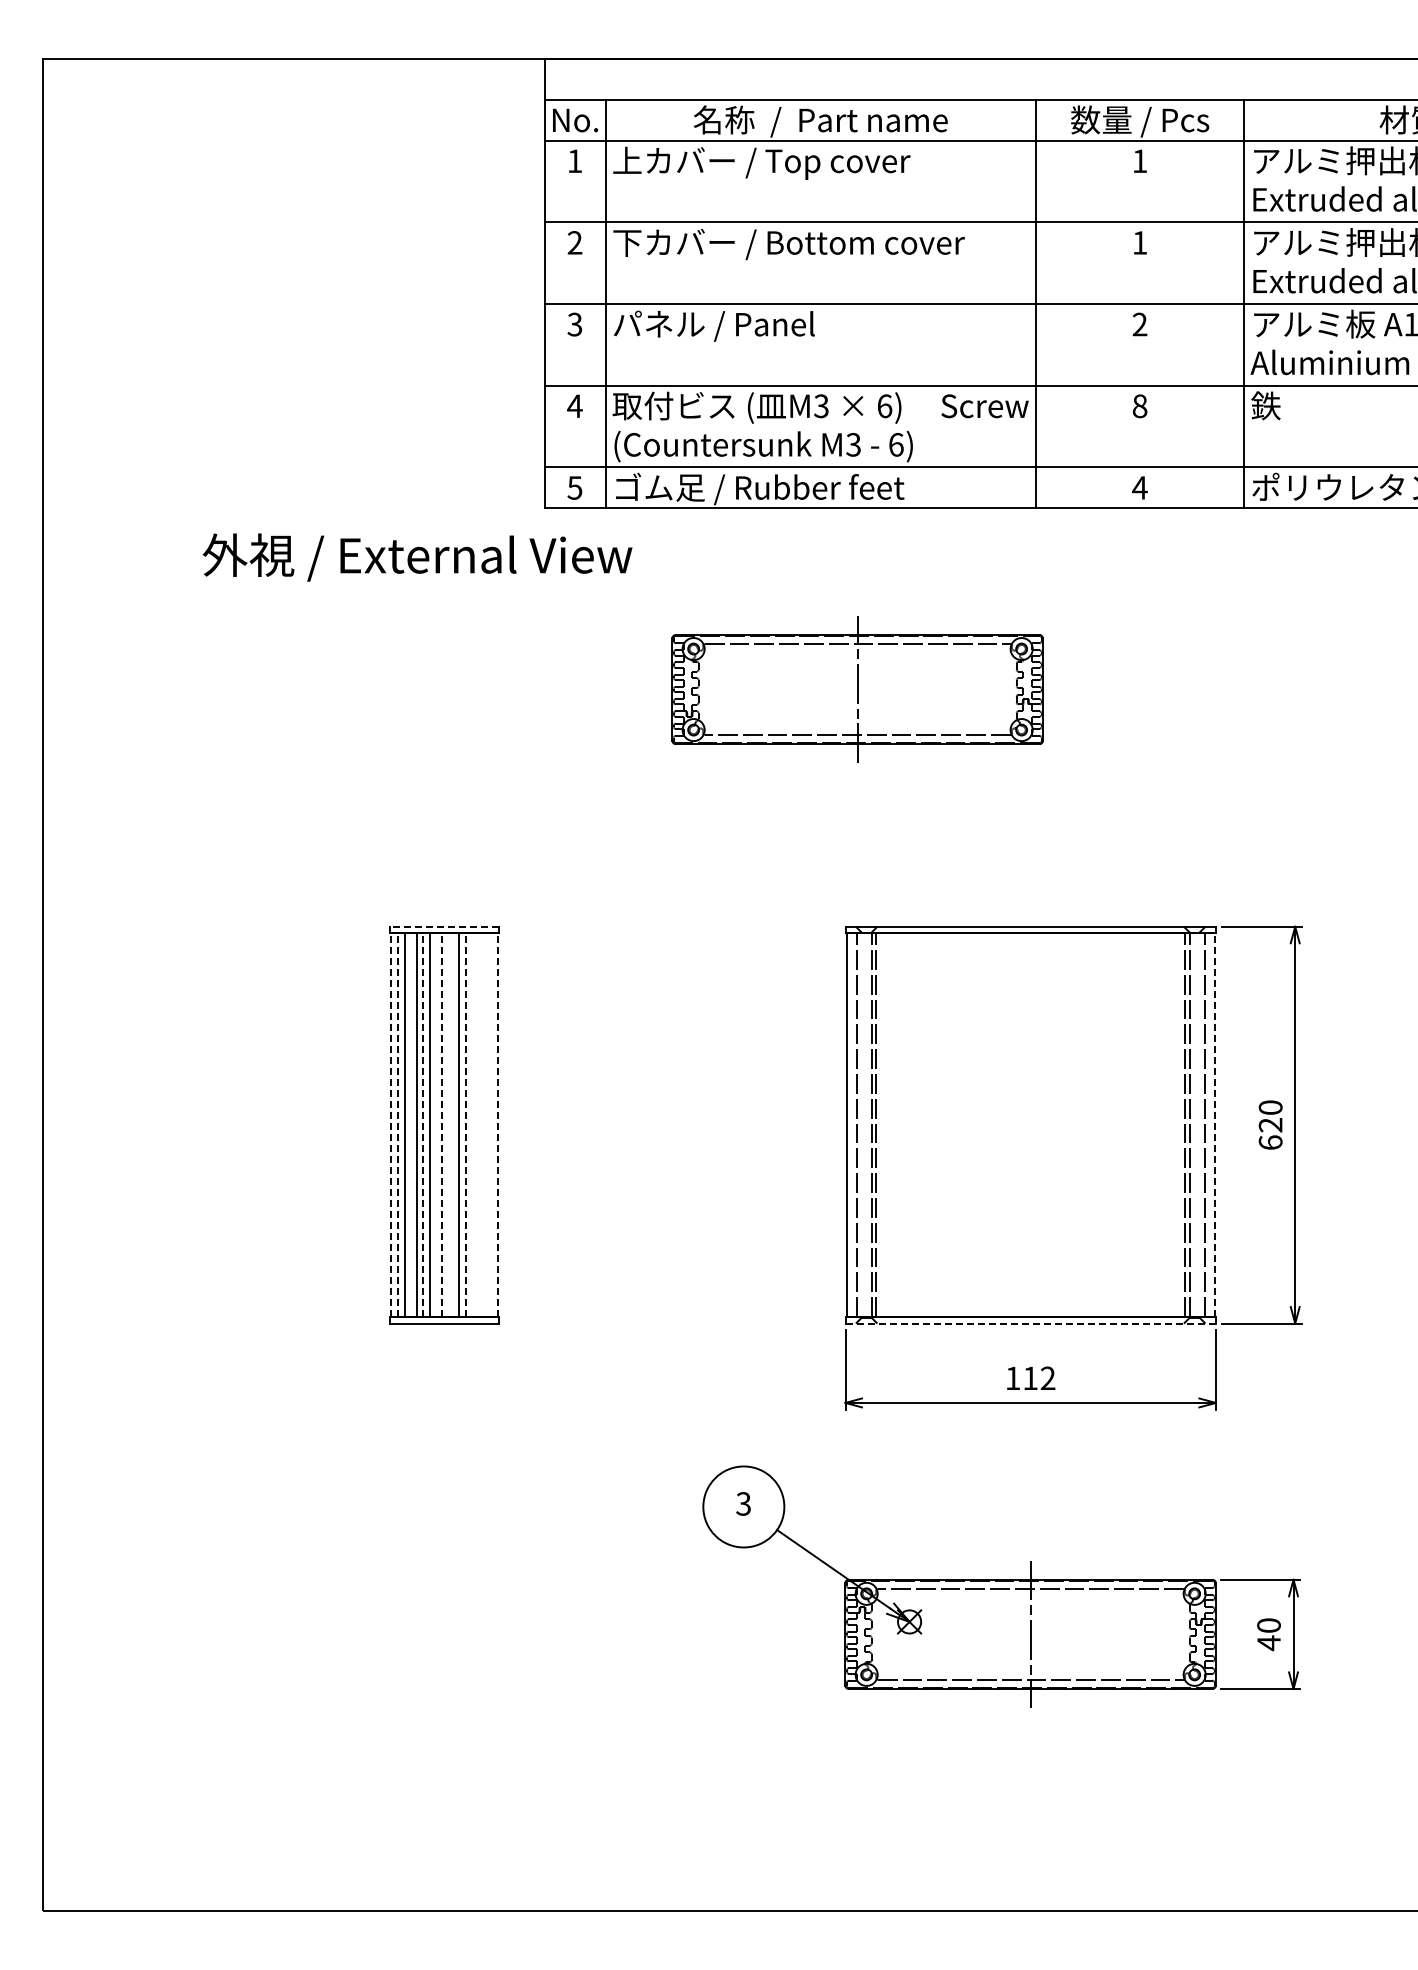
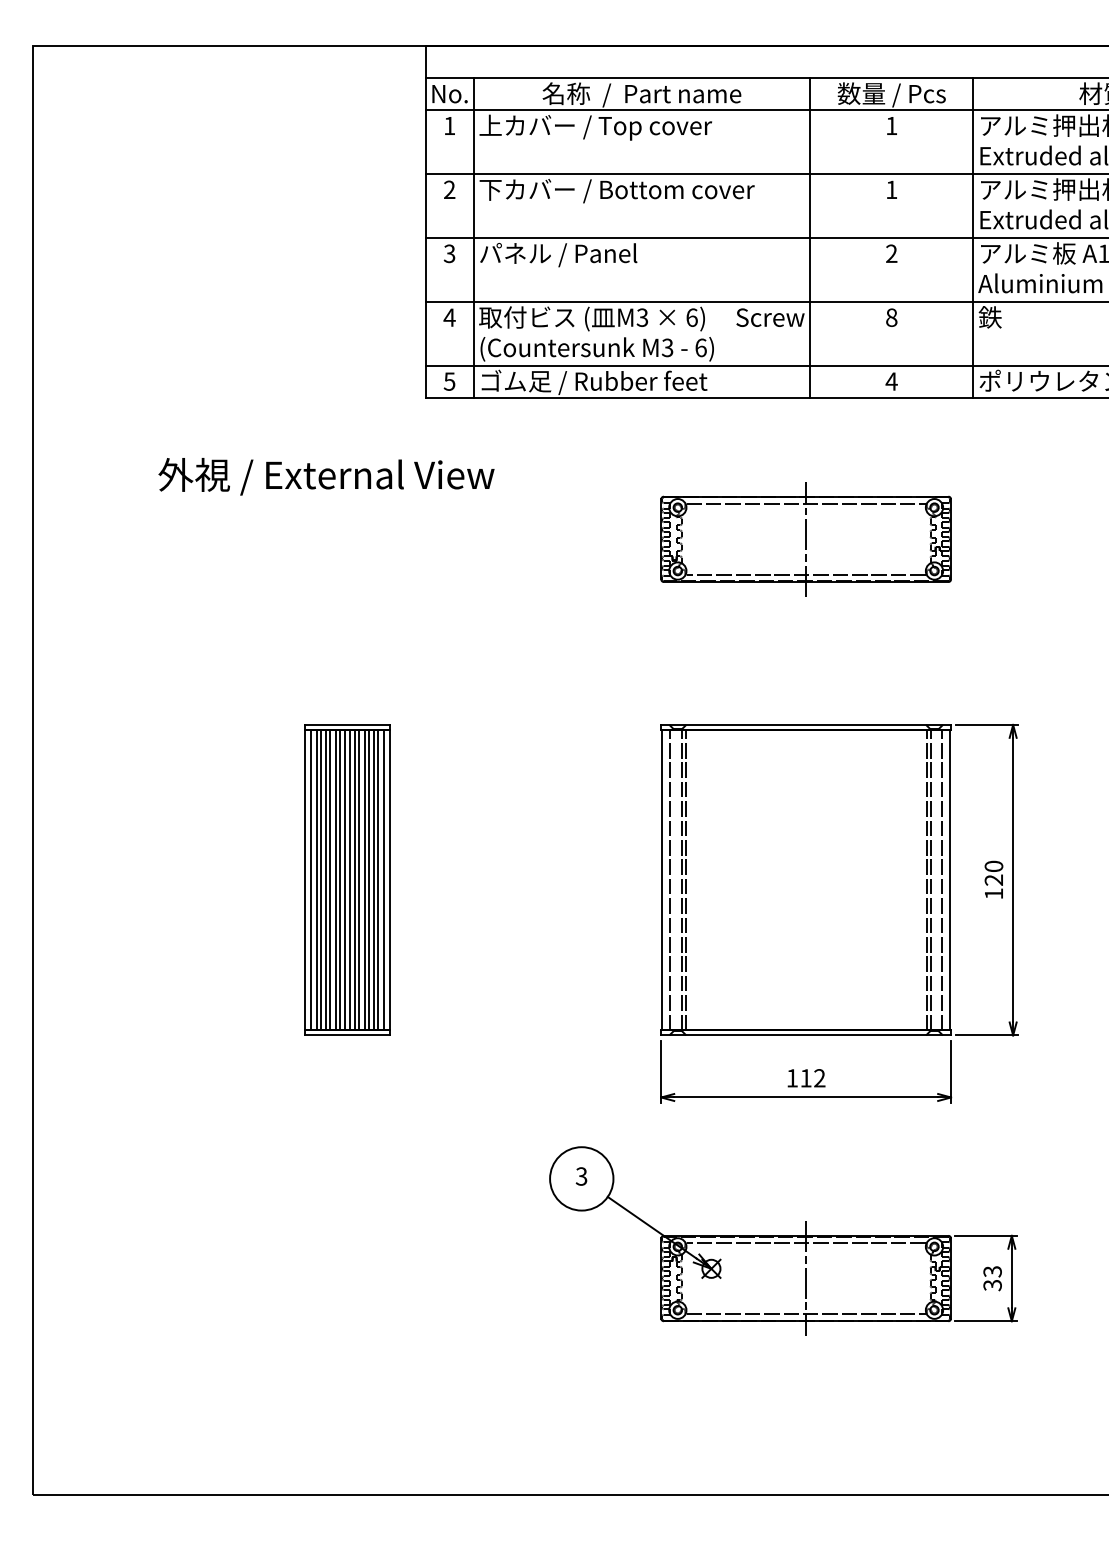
text: (417, 557) -> (326, 476), moved
part: (857, 689) -> (806, 539), moved
line: (444, 926) -> (347, 724), dashed -> solid
line: (410, 1124) -> (320, 879), added
line: (434, 1124) -> (339, 879), added
line: (447, 1124) -> (349, 879), added
line: (454, 1124) -> (355, 879), added
line: (471, 1124) -> (368, 879), added
line: (478, 1124) -> (374, 879), added
line: (483, 1124) -> (378, 879), added
line: (490, 1124) -> (383, 879), added
line: (390, 1125) -> (305, 880), dashed -> solid
line: (398, 1125) -> (311, 880), dashed -> solid
line: (422, 1125) -> (330, 880), dashed -> solid
line: (441, 1125) -> (345, 880), dashed -> solid
line: (466, 1125) -> (364, 880), dashed -> solid
line: (498, 1125) -> (389, 880), dashed -> solid
line: (1214, 1125) -> (950, 880), dashed -> solid
text: (1270, 1142) -> (993, 893), 620 -> 120
line: (1031, 1323) -> (806, 1035), dashed -> solid
text: (1268, 1634) -> (992, 1278), 40 -> 33

